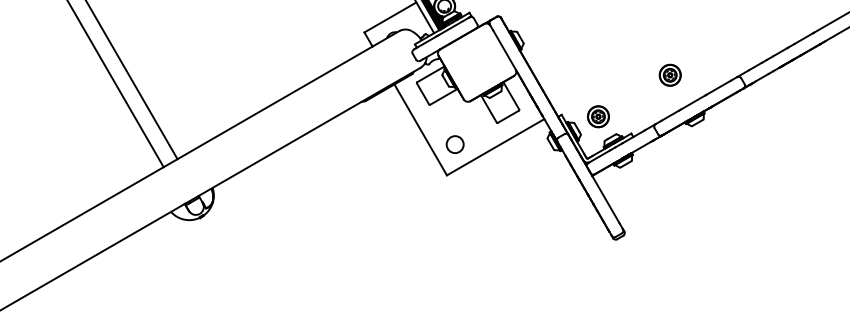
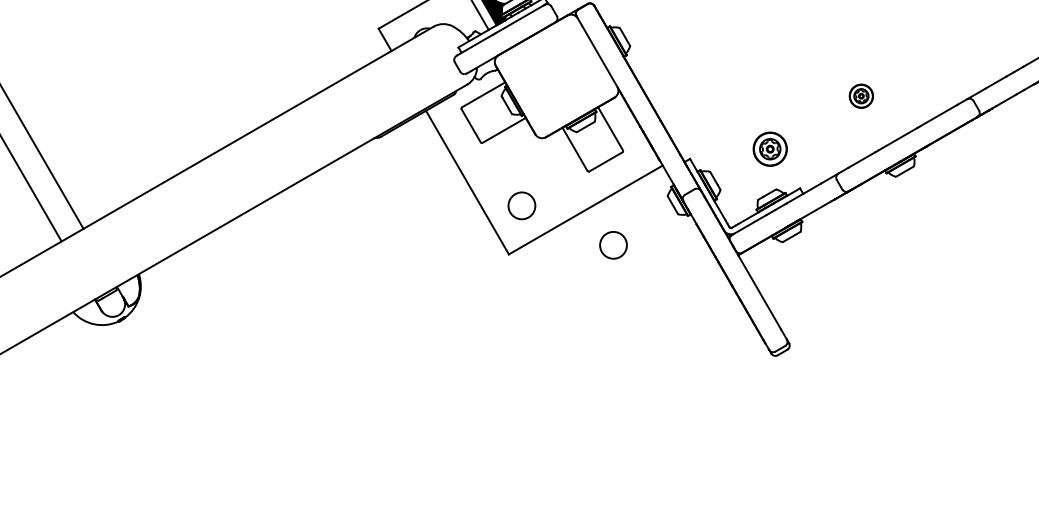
part: (669, 74) -> (860, 95), size x0.7
part: (598, 116) -> (770, 148), moved
circle: (512, 169) -> (612, 245), added

